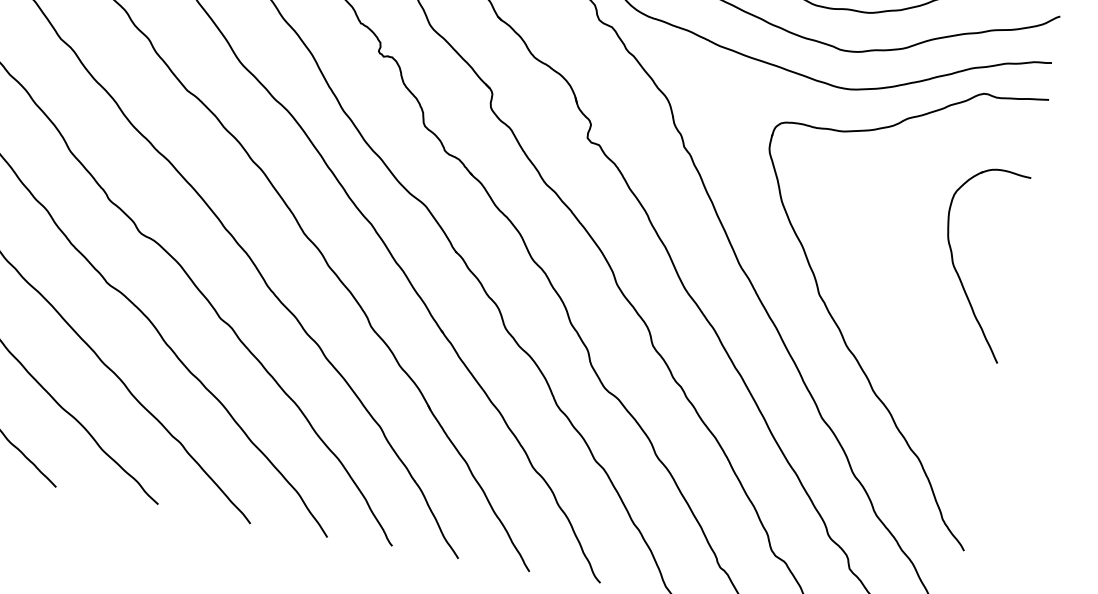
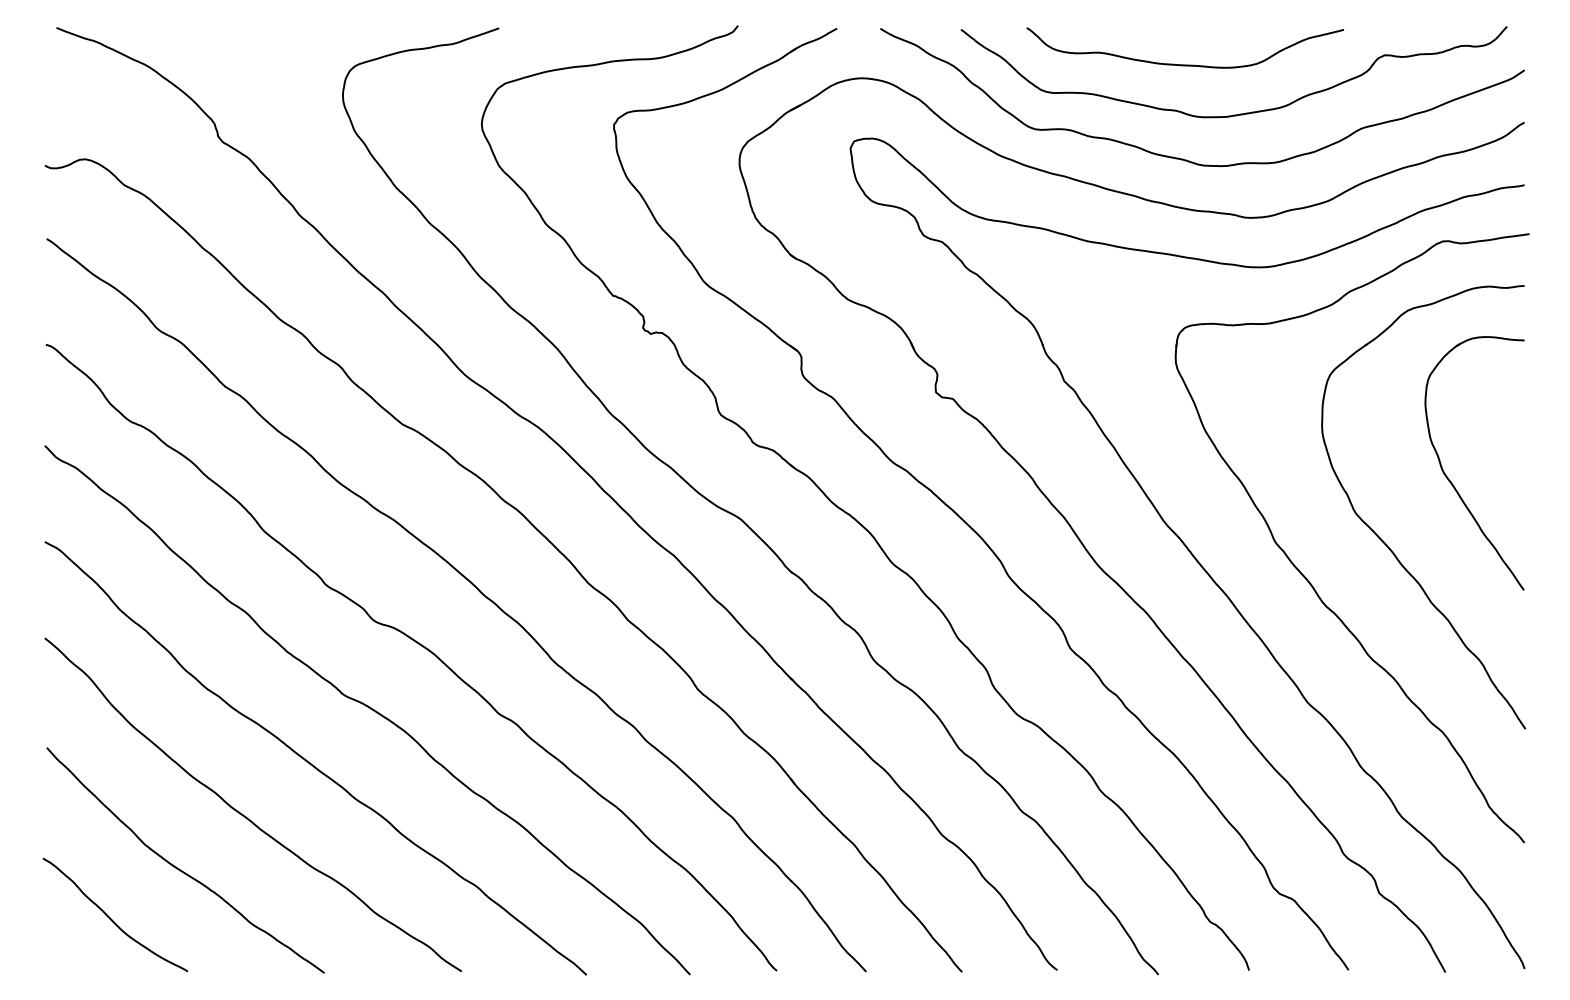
part: (901, 310) -> (1386, 543), added

